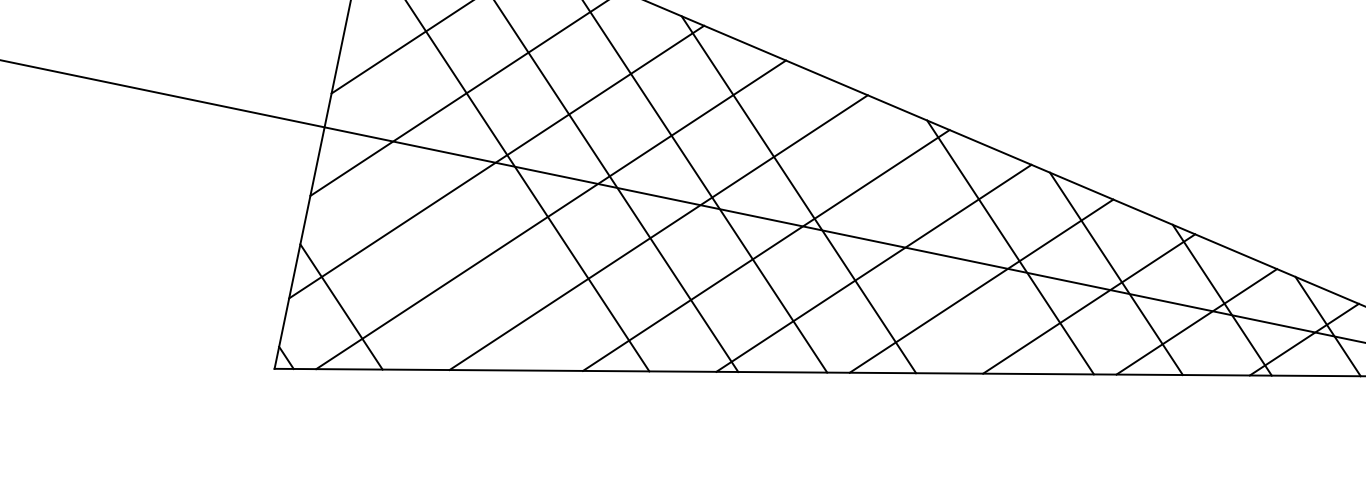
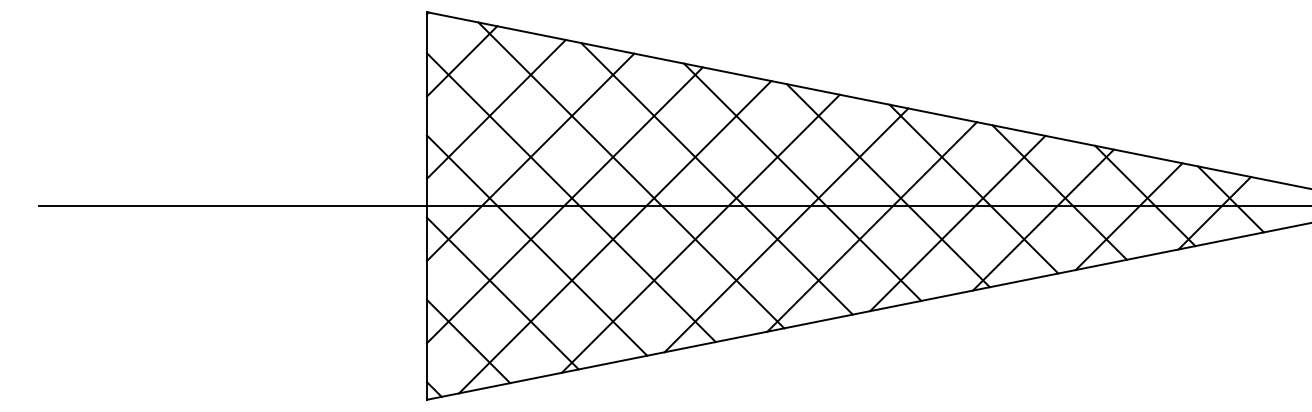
line: (450, 204) -> (536, 245), added
line: (903, 220) -> (887, 185), added
line: (396, 255) -> (502, 293), added

